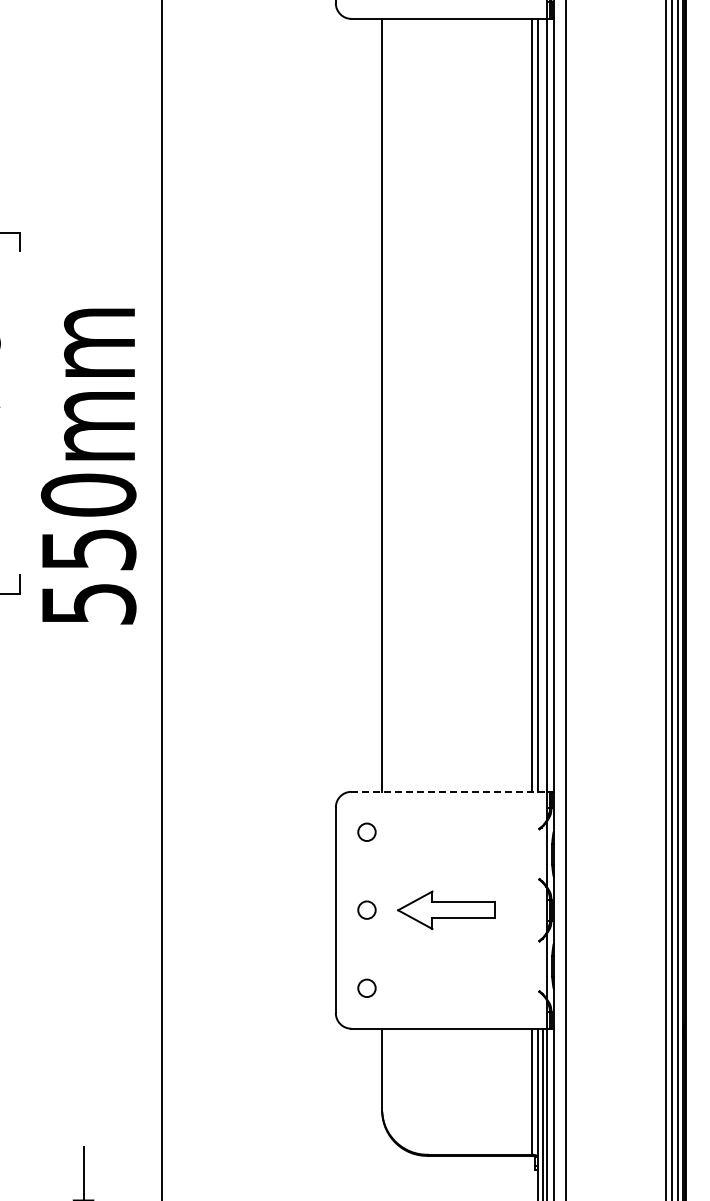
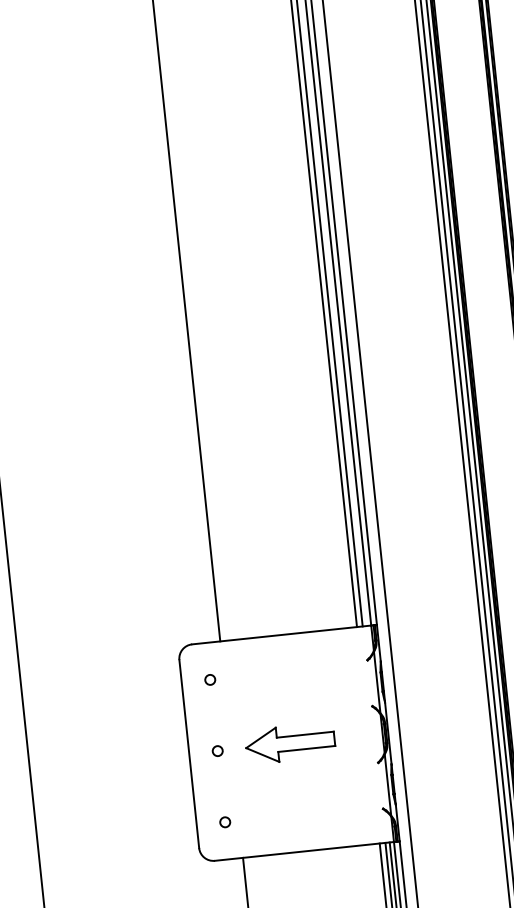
line: (449, 791) -> (281, 634), dashed -> solid
circle: (366, 832) -> (209, 680), size x0.62
circle: (366, 910) -> (217, 751), size x0.62
circle: (366, 987) -> (224, 821), size x0.62

